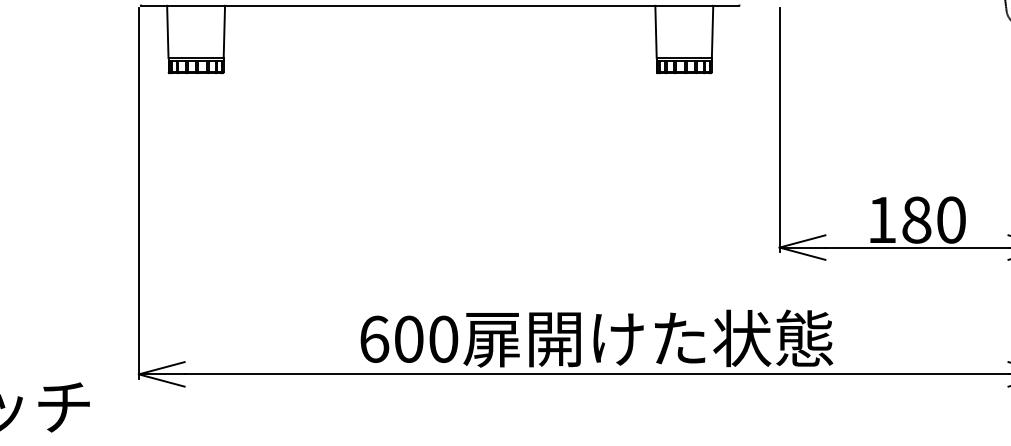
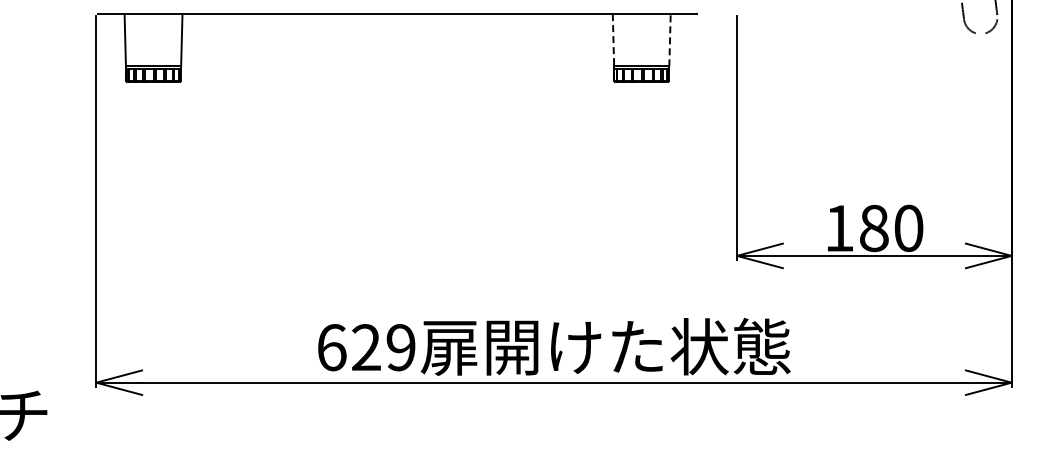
line: (713, 31) -> (670, 39), solid -> dashed
line: (656, 32) -> (613, 40), solid -> dashed
text: (426, 339) -> (383, 347), 600 -> 629

